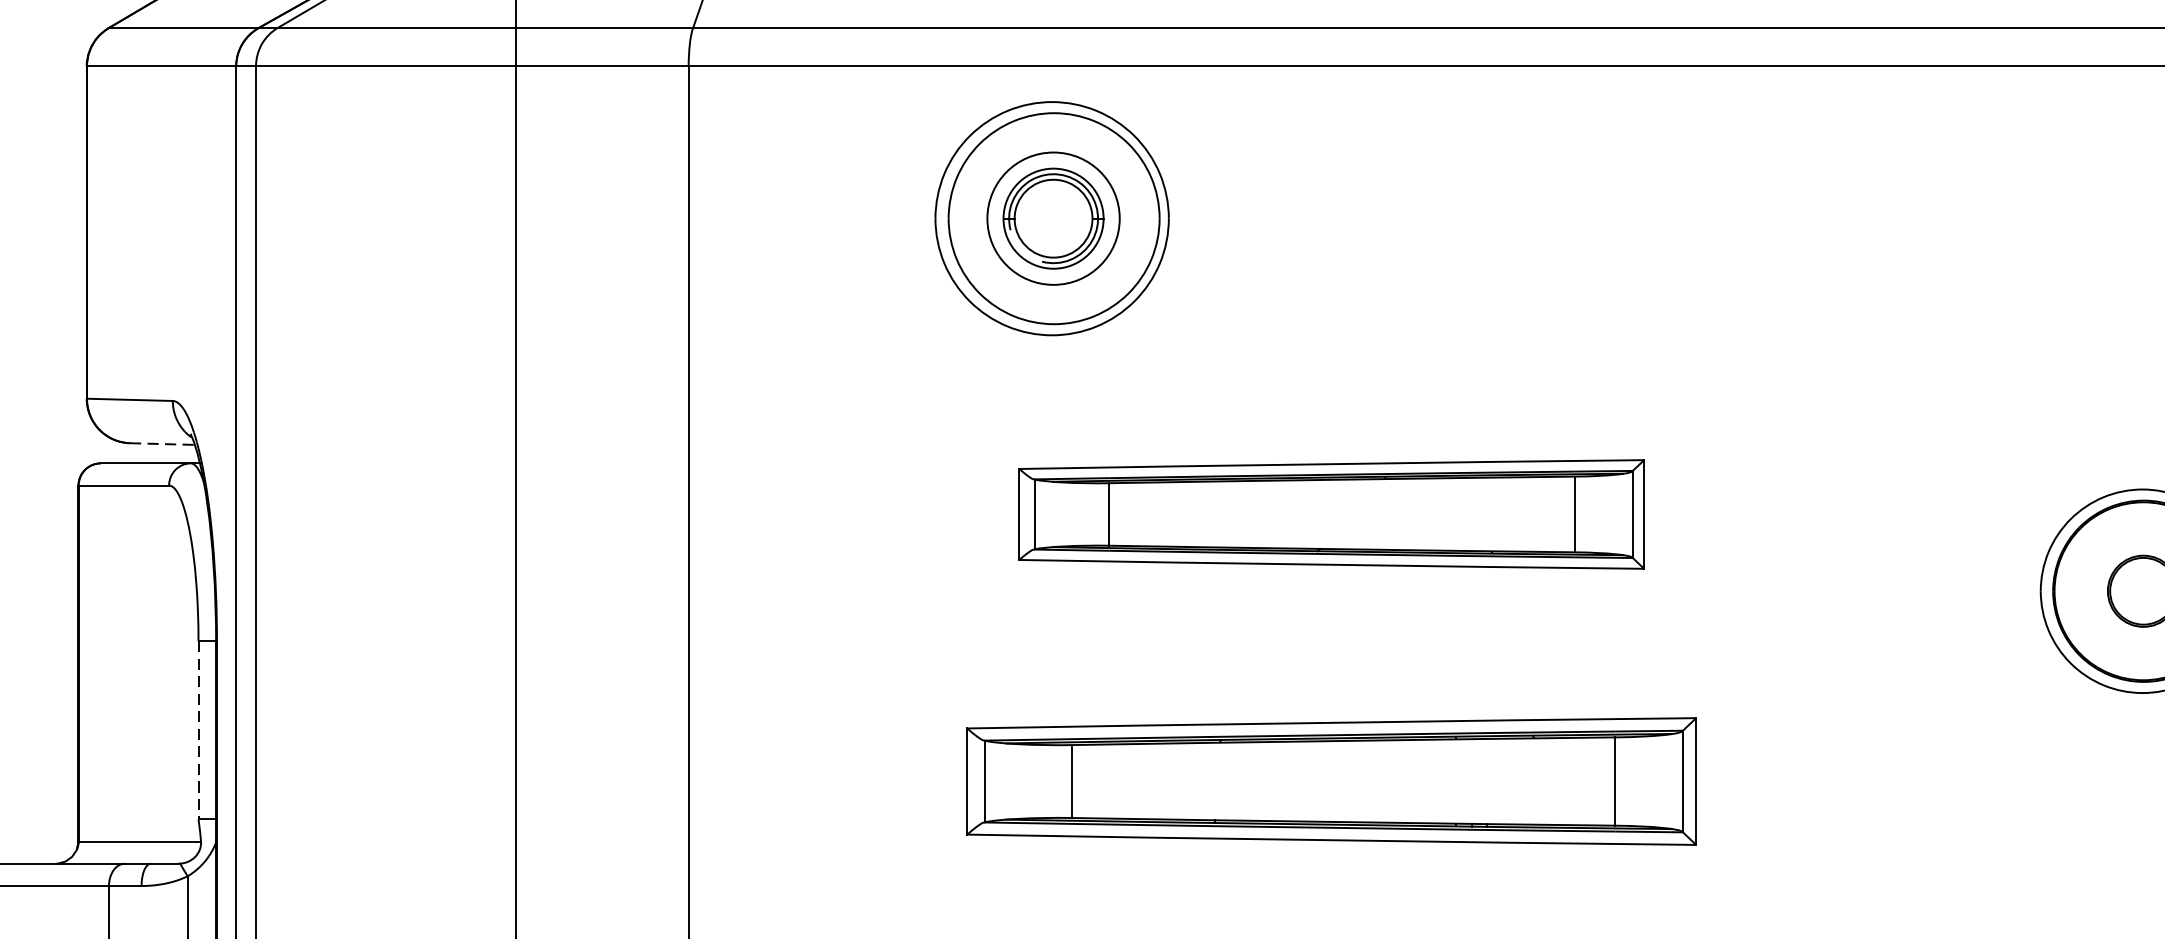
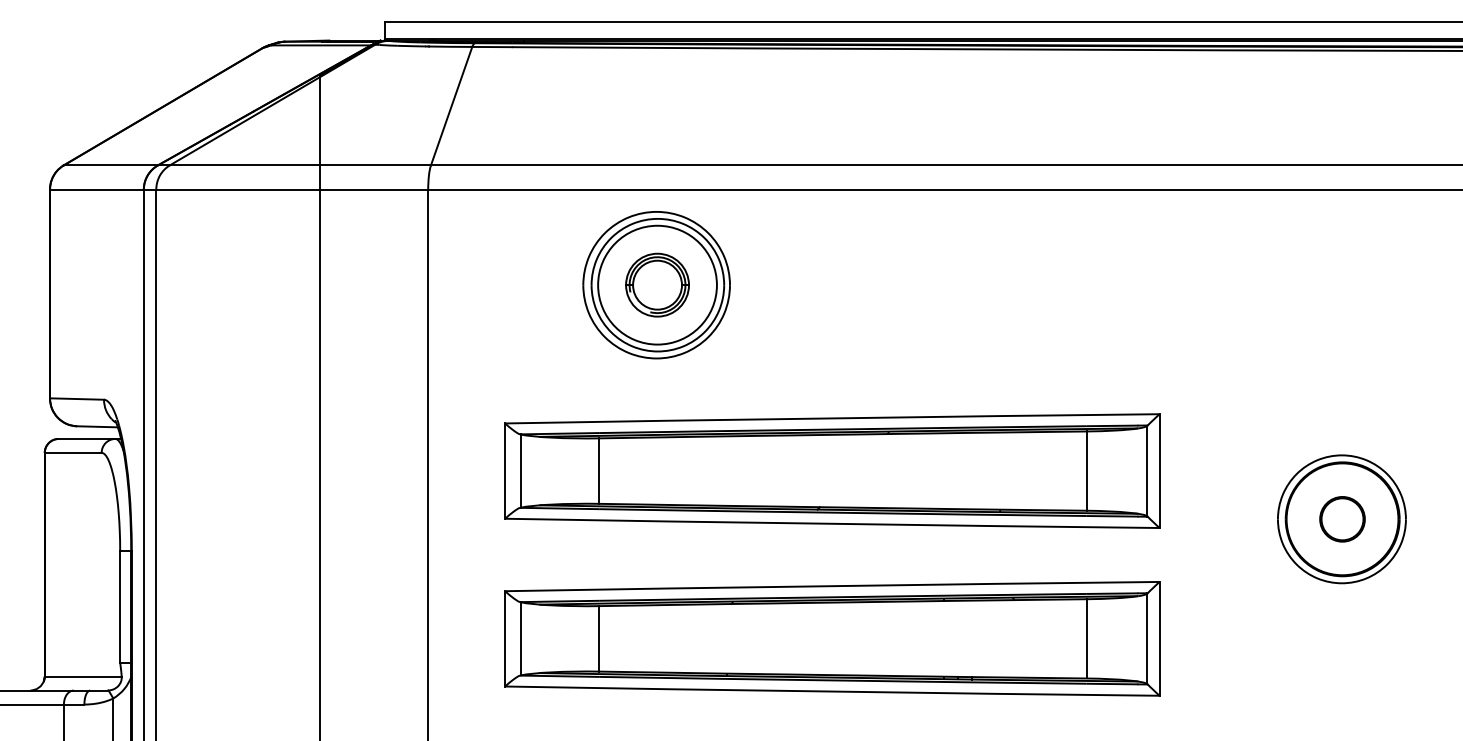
circle: (1053, 217) -> (657, 284), size x1.43
line: (164, 443) -> (98, 426), dashed -> solid
part: (1331, 513) -> (832, 470), size x1.67
line: (199, 729) -> (120, 606), dashed -> solid
part: (1331, 780) -> (832, 638), size x1.43

